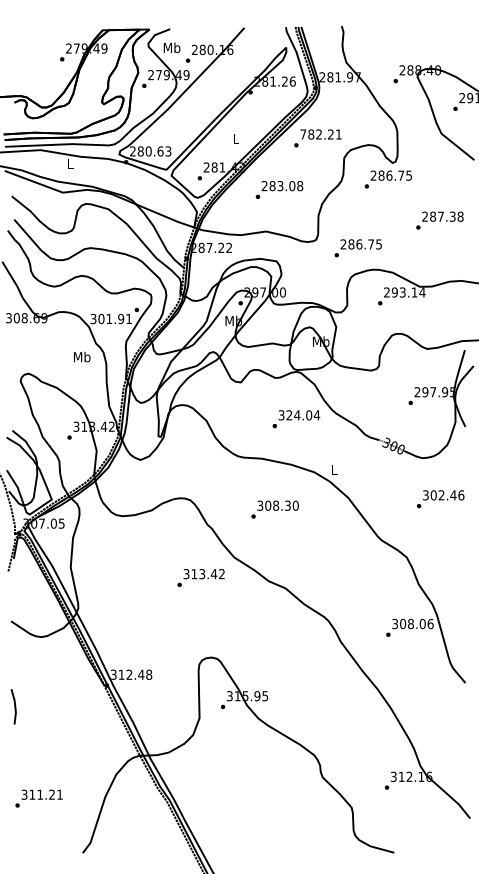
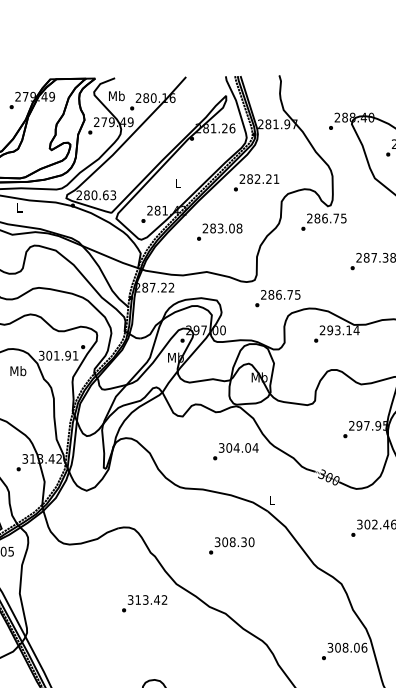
text: (303, 134) -> (242, 179), 782.21 -> 282.21
text: (357, 248) -> (277, 298), moved
text: (82, 356) -> (18, 370), moved
text: (289, 415) -> (229, 448), 324.04 -> 304.04
text: (274, 509) -> (231, 545), moved

